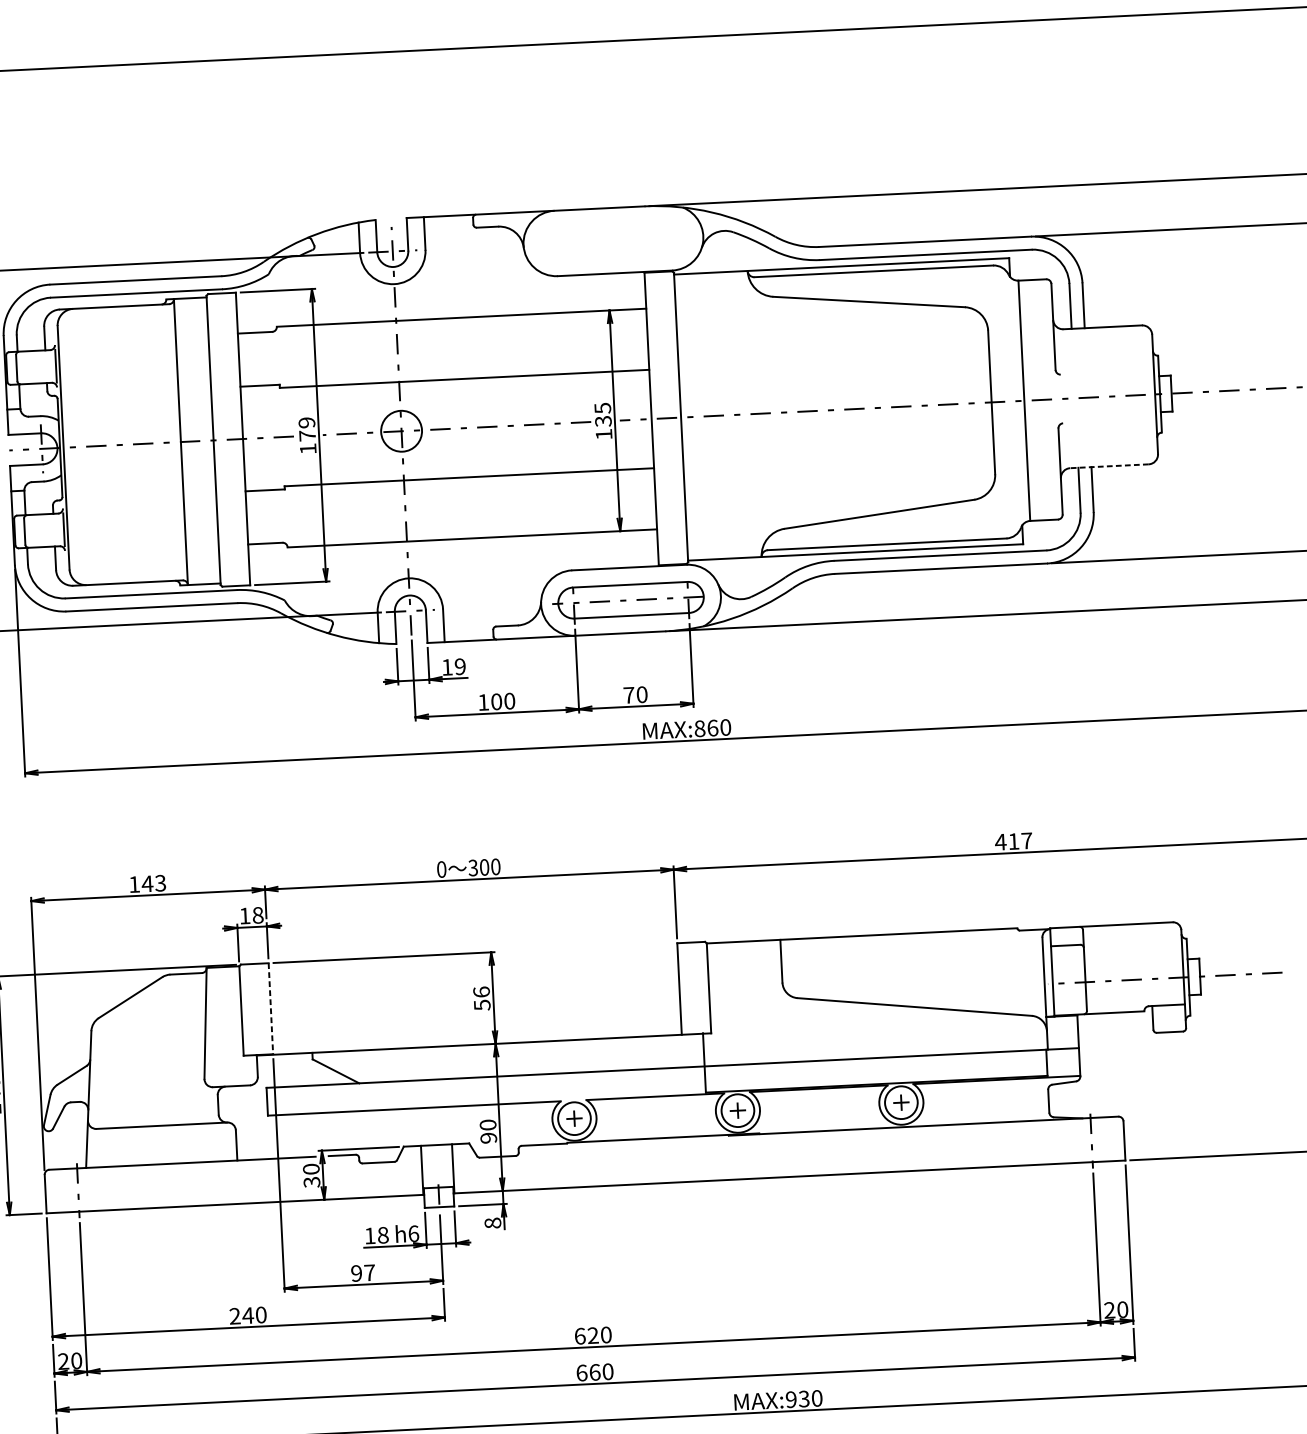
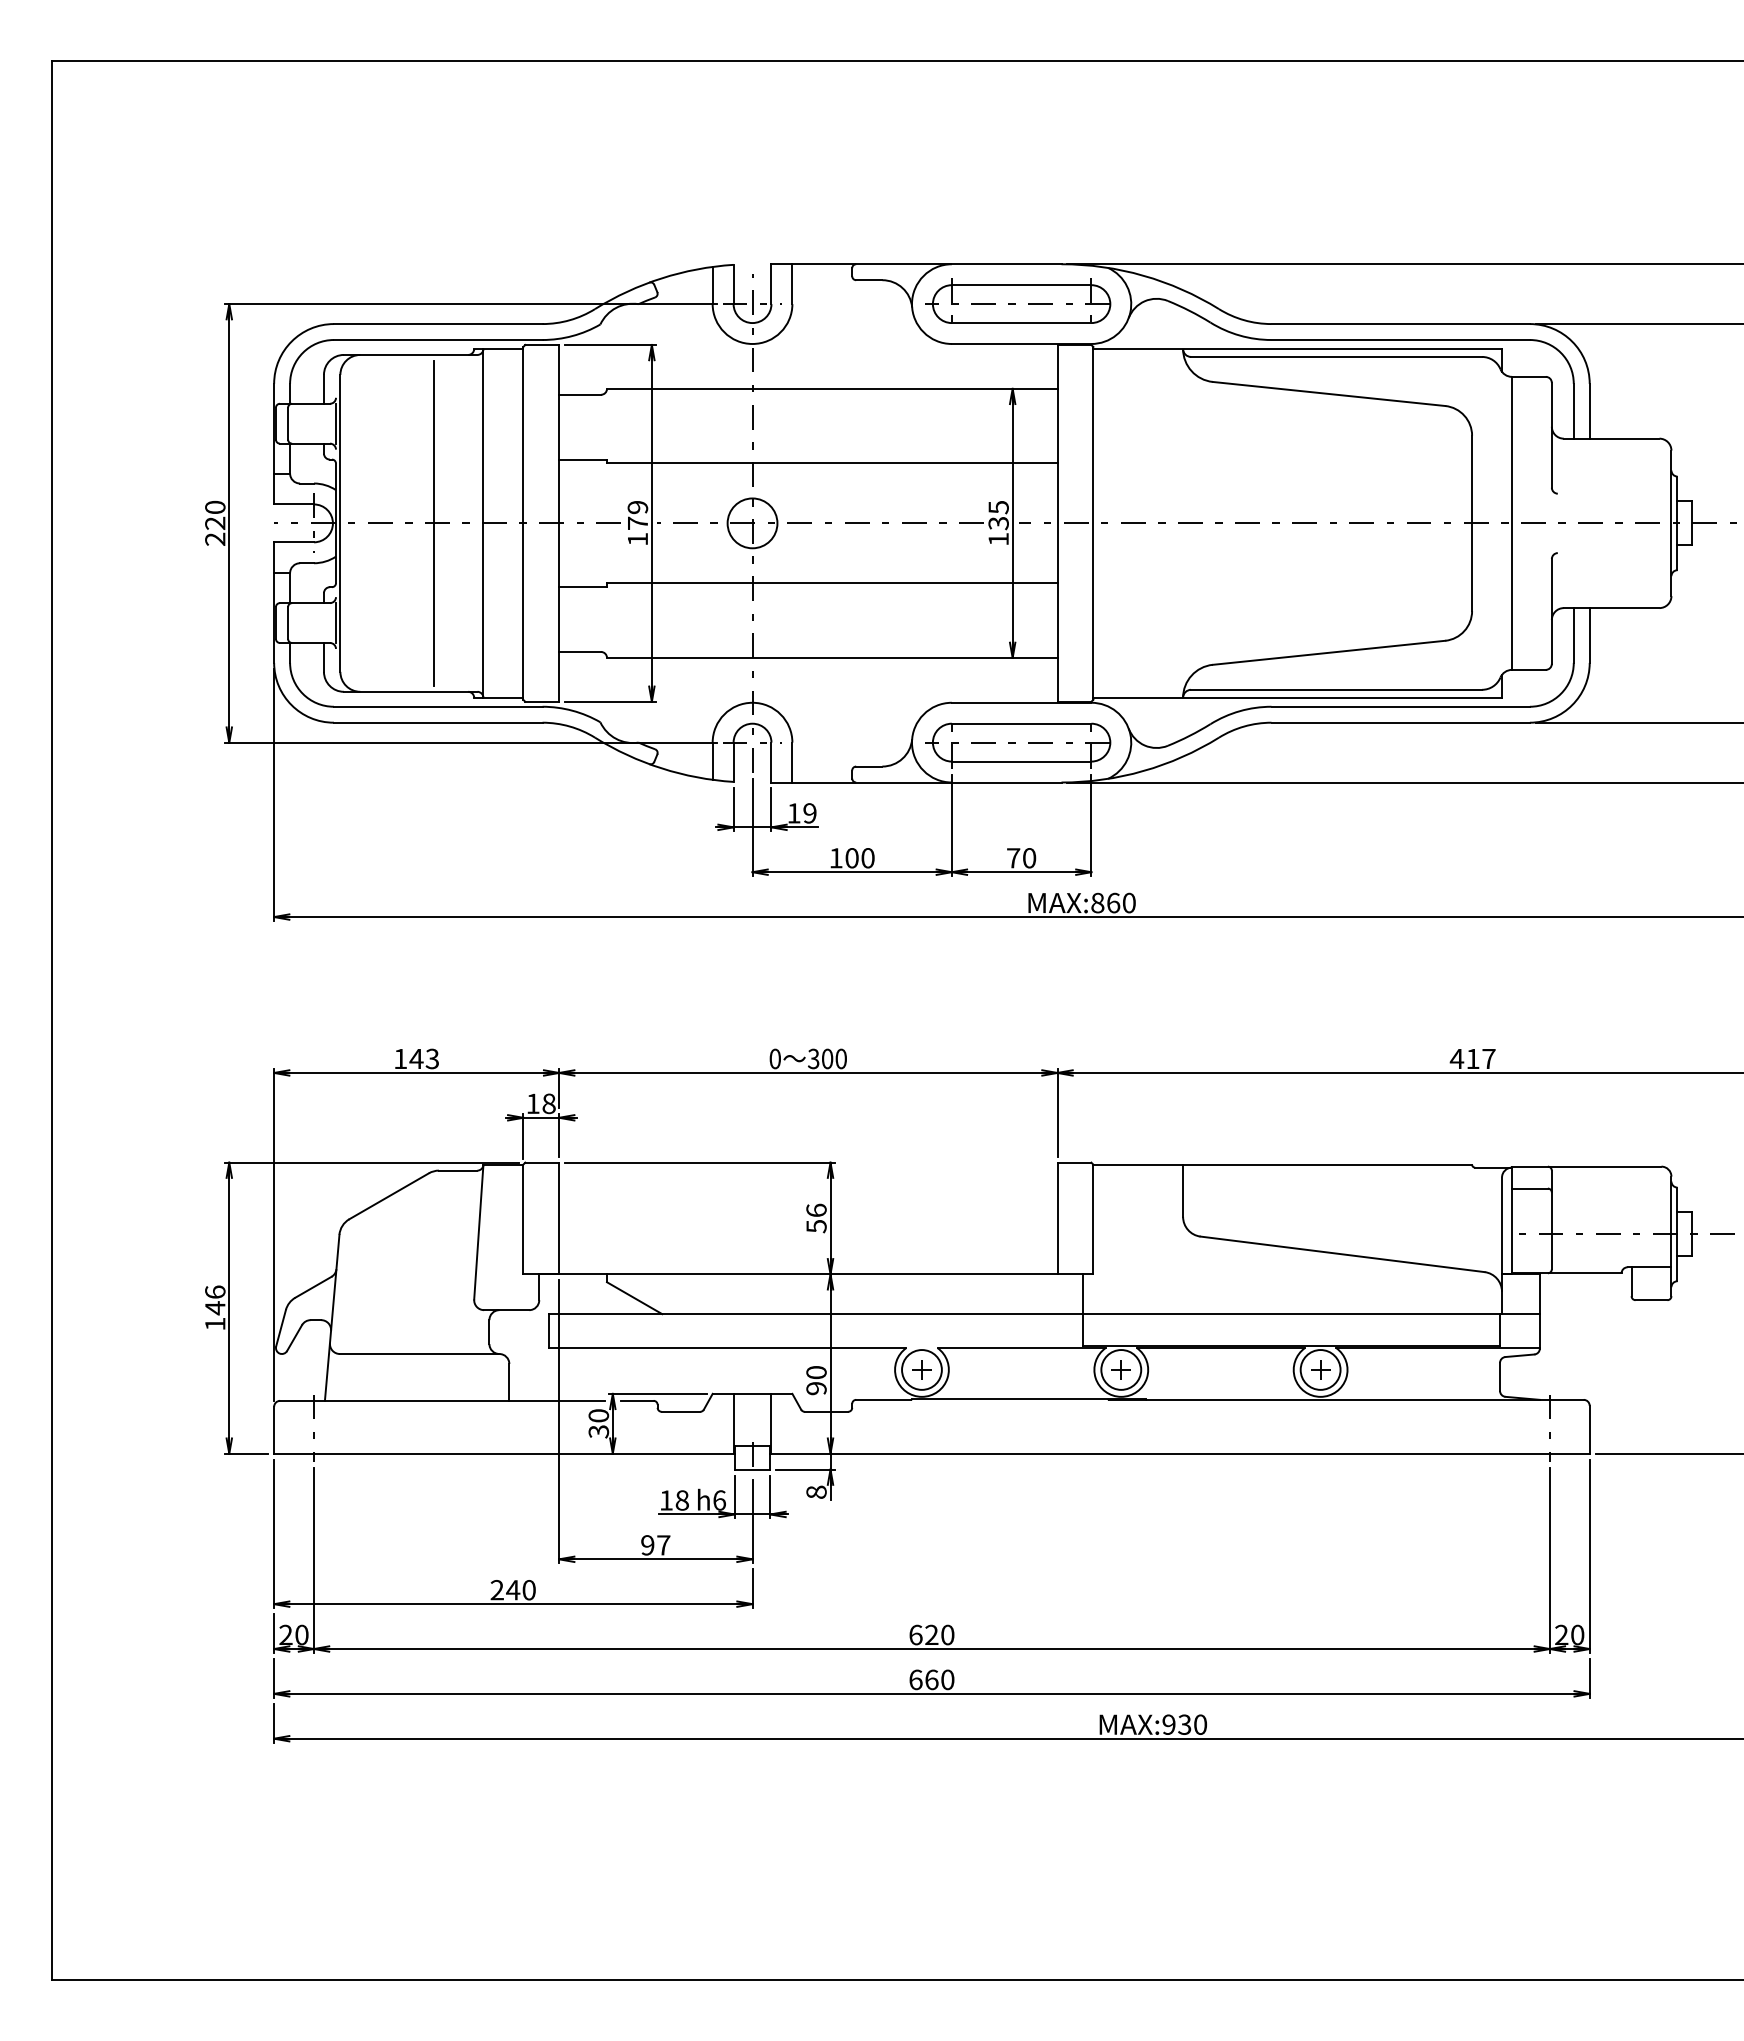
part: (610, 237) -> (1018, 300), added
line: (139, 443) -> (433, 522), added
line: (1109, 466) -> (1611, 608), dashed -> solid
line: (271, 1009) -> (559, 1218), dashed -> solid

